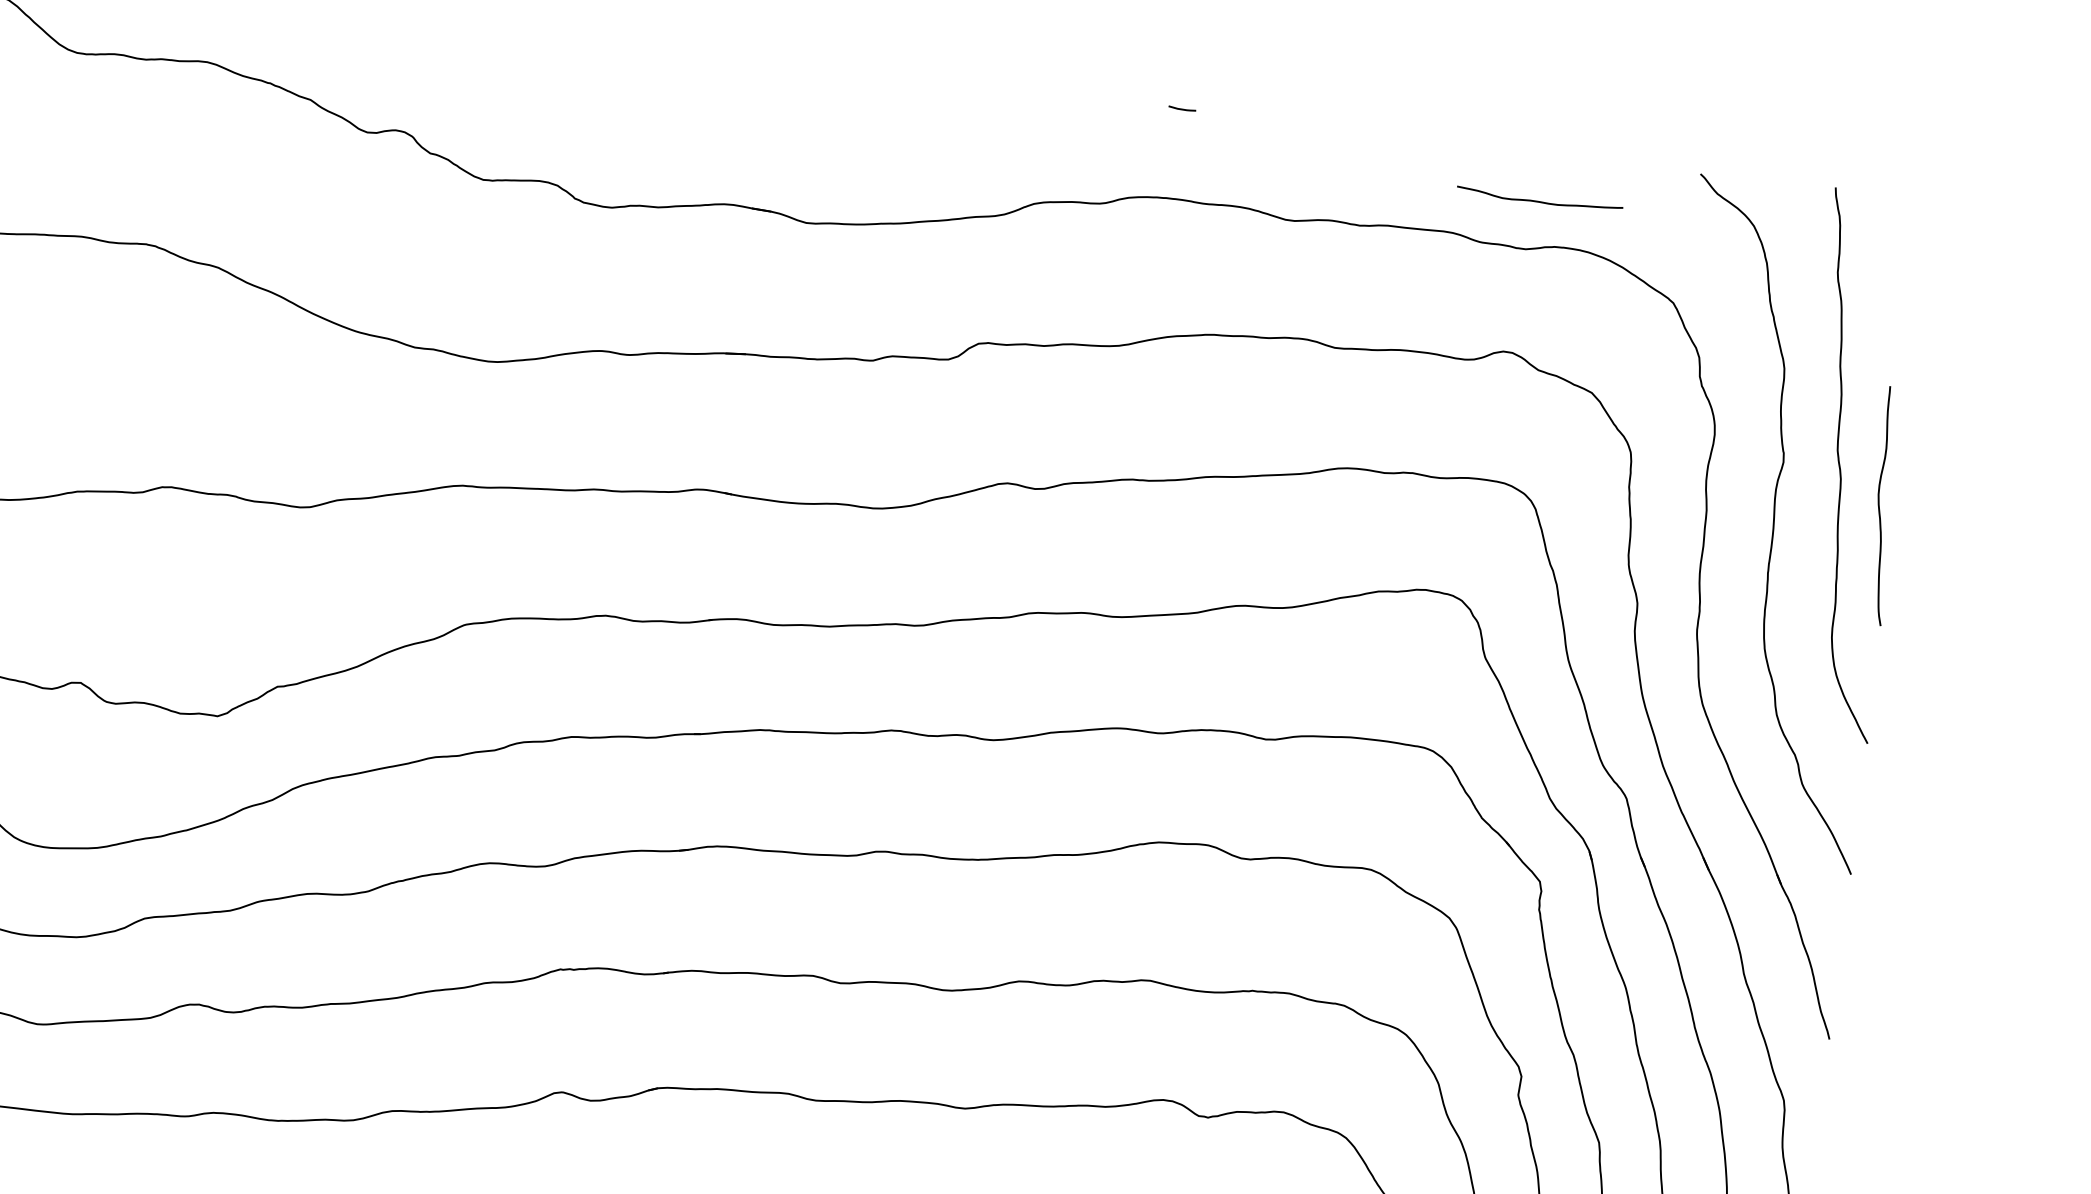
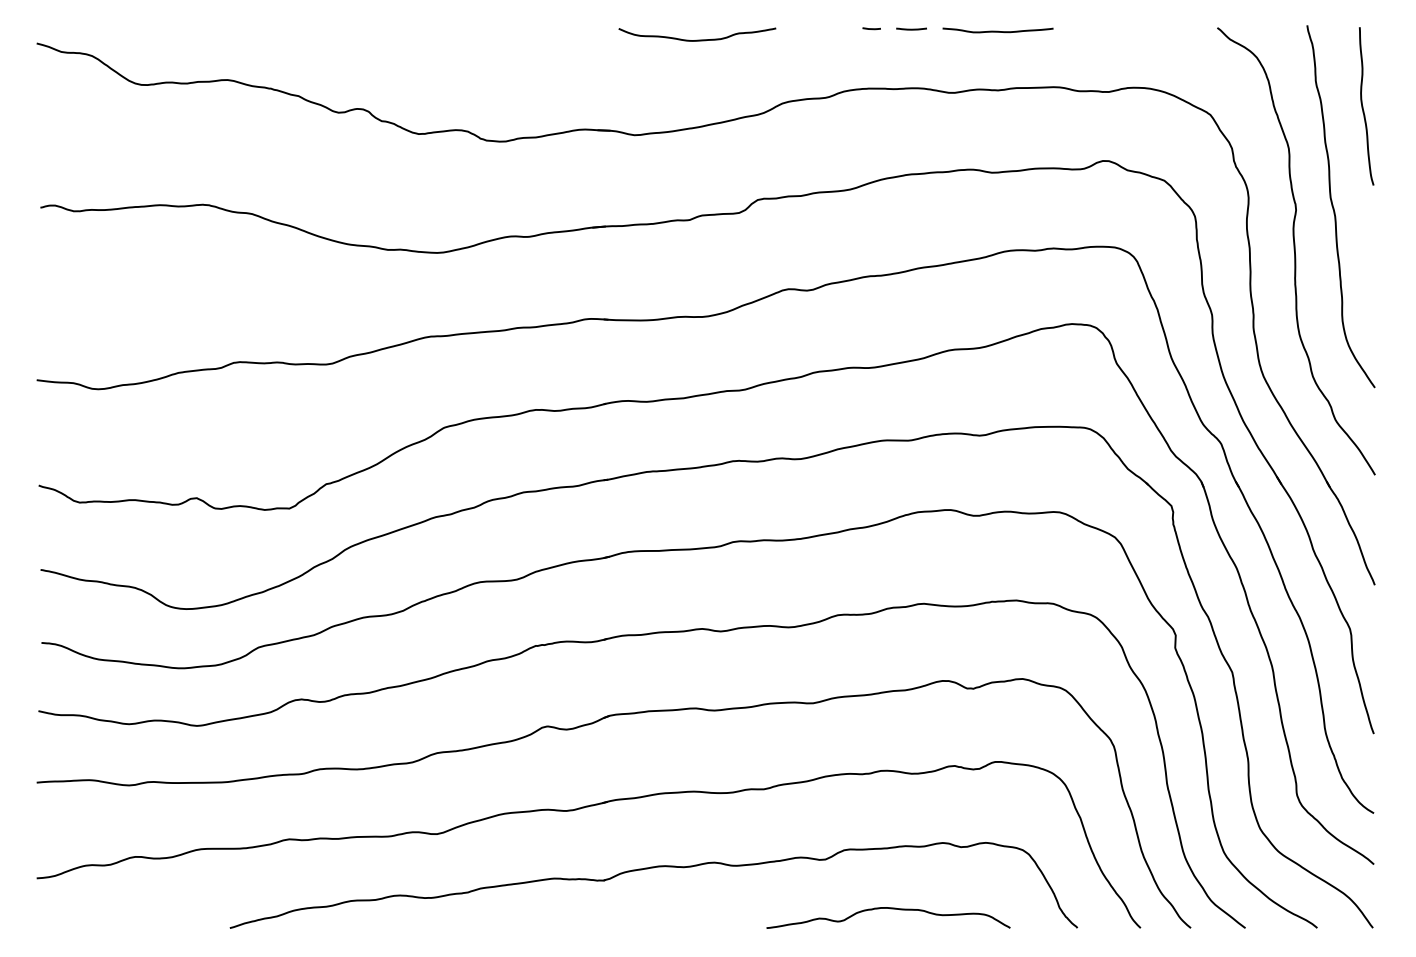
curve: (919, 91) -> (697, 39), added
line: (1241, 116) -> (911, 28), added
curve: (1538, 199) -> (997, 30), moved
curve: (1880, 505) -> (1363, 106), moved

